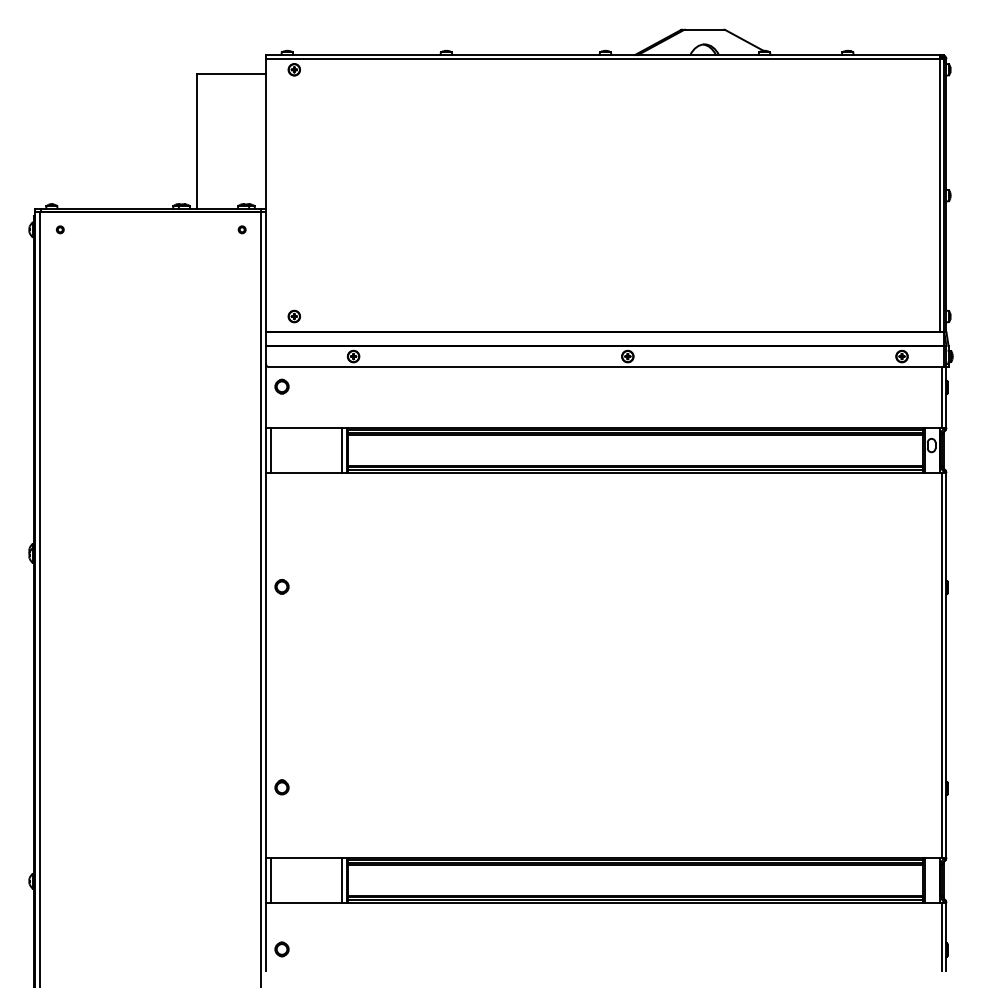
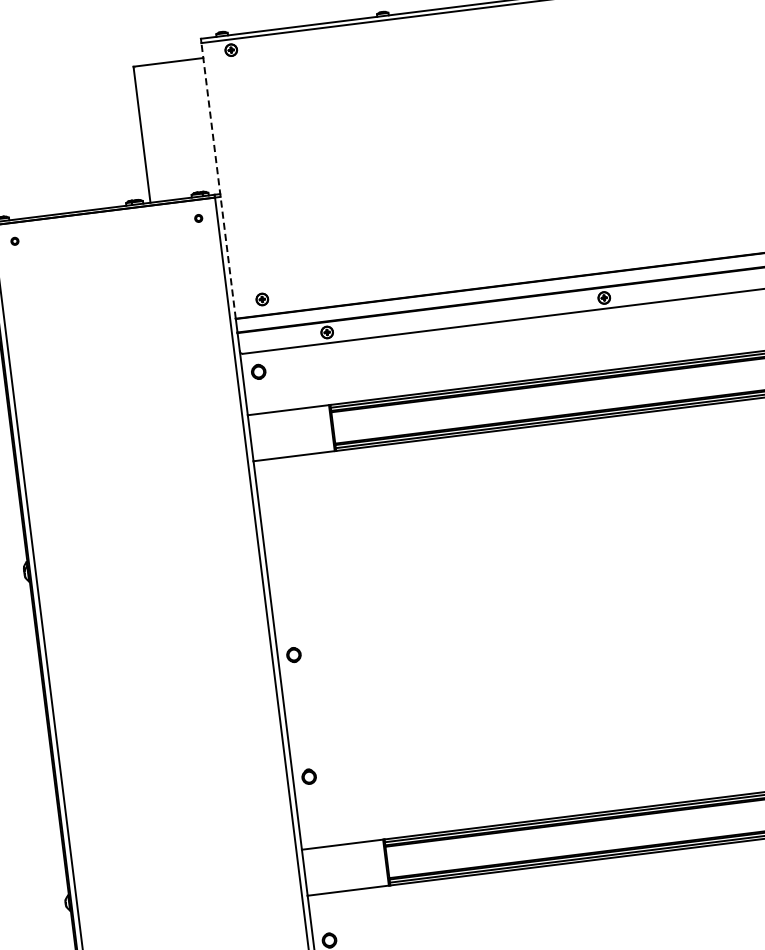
line: (266, 195) -> (218, 180), solid -> dashed
line: (270, 450) -> (255, 437), removed
line: (341, 450) -> (326, 428), removed
circle: (281, 586) -> (293, 654), moved
line: (270, 880) -> (309, 872), removed
line: (341, 880) -> (380, 863), removed

